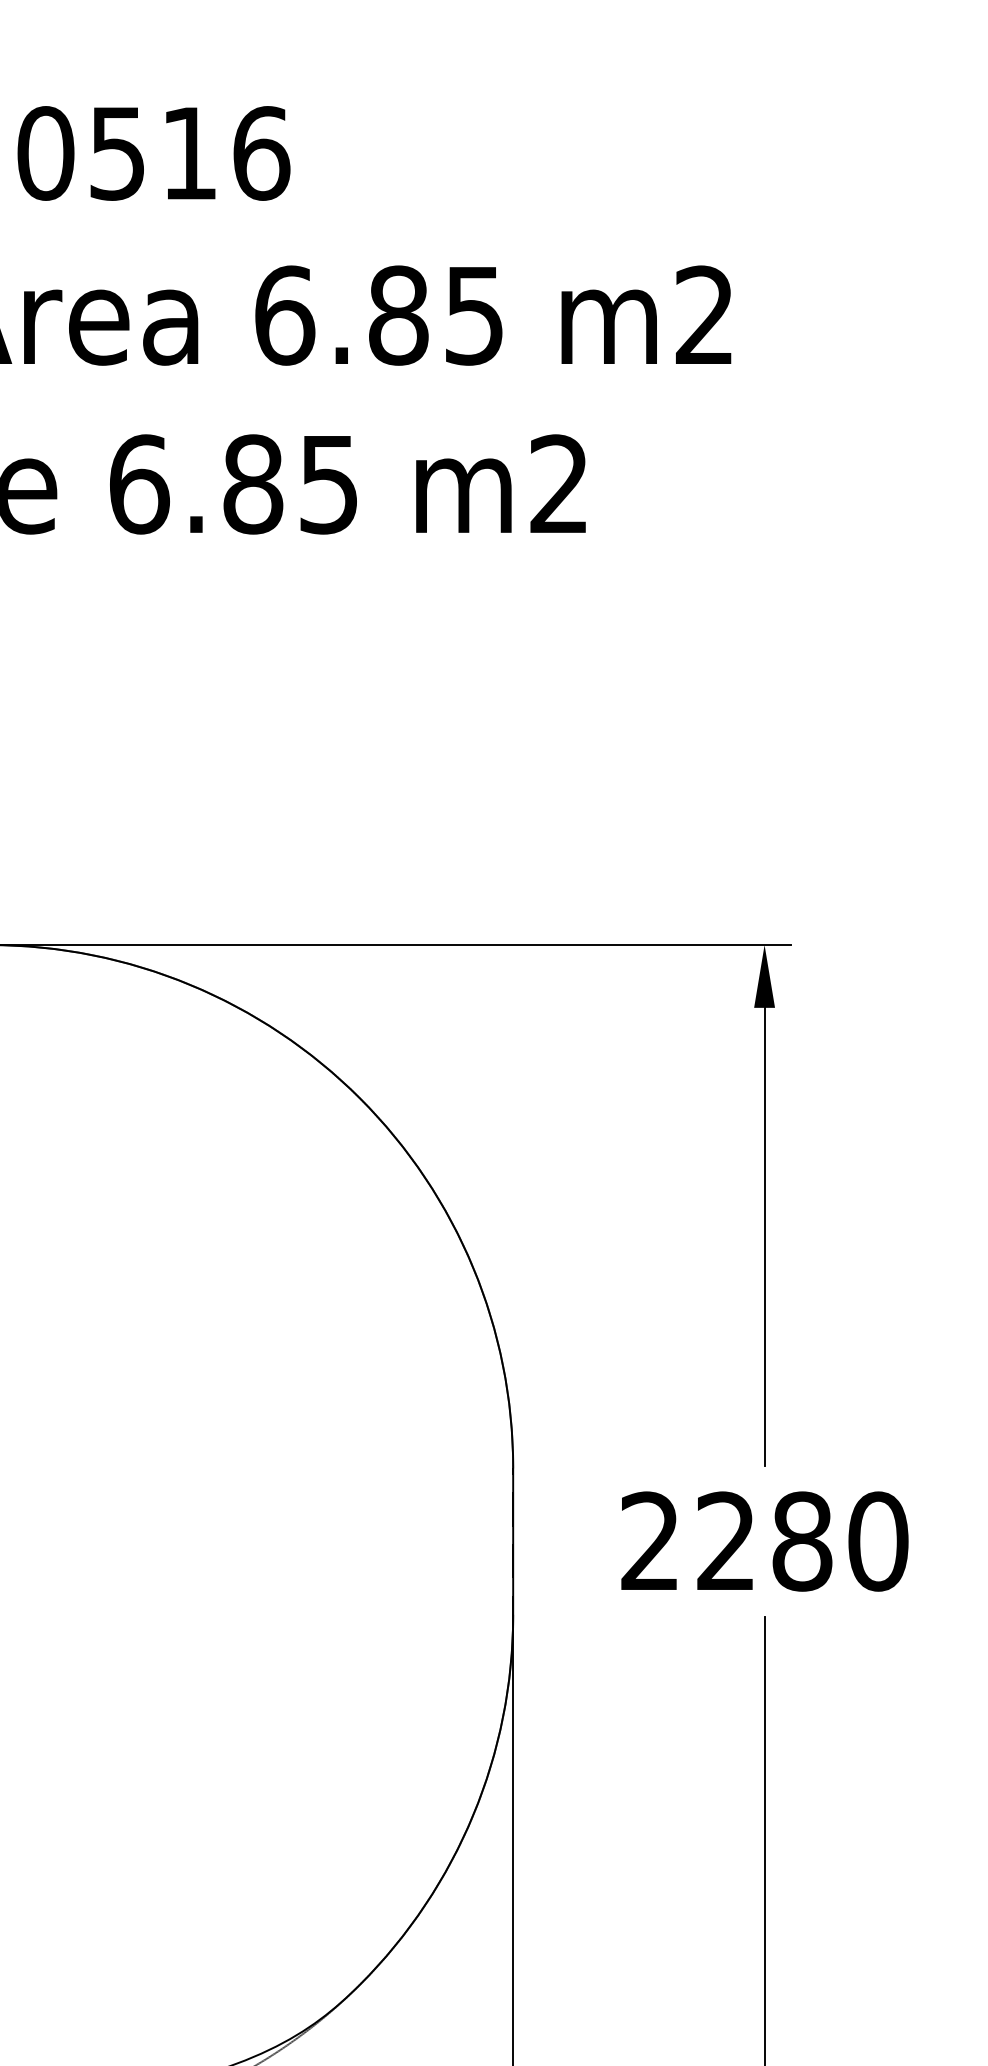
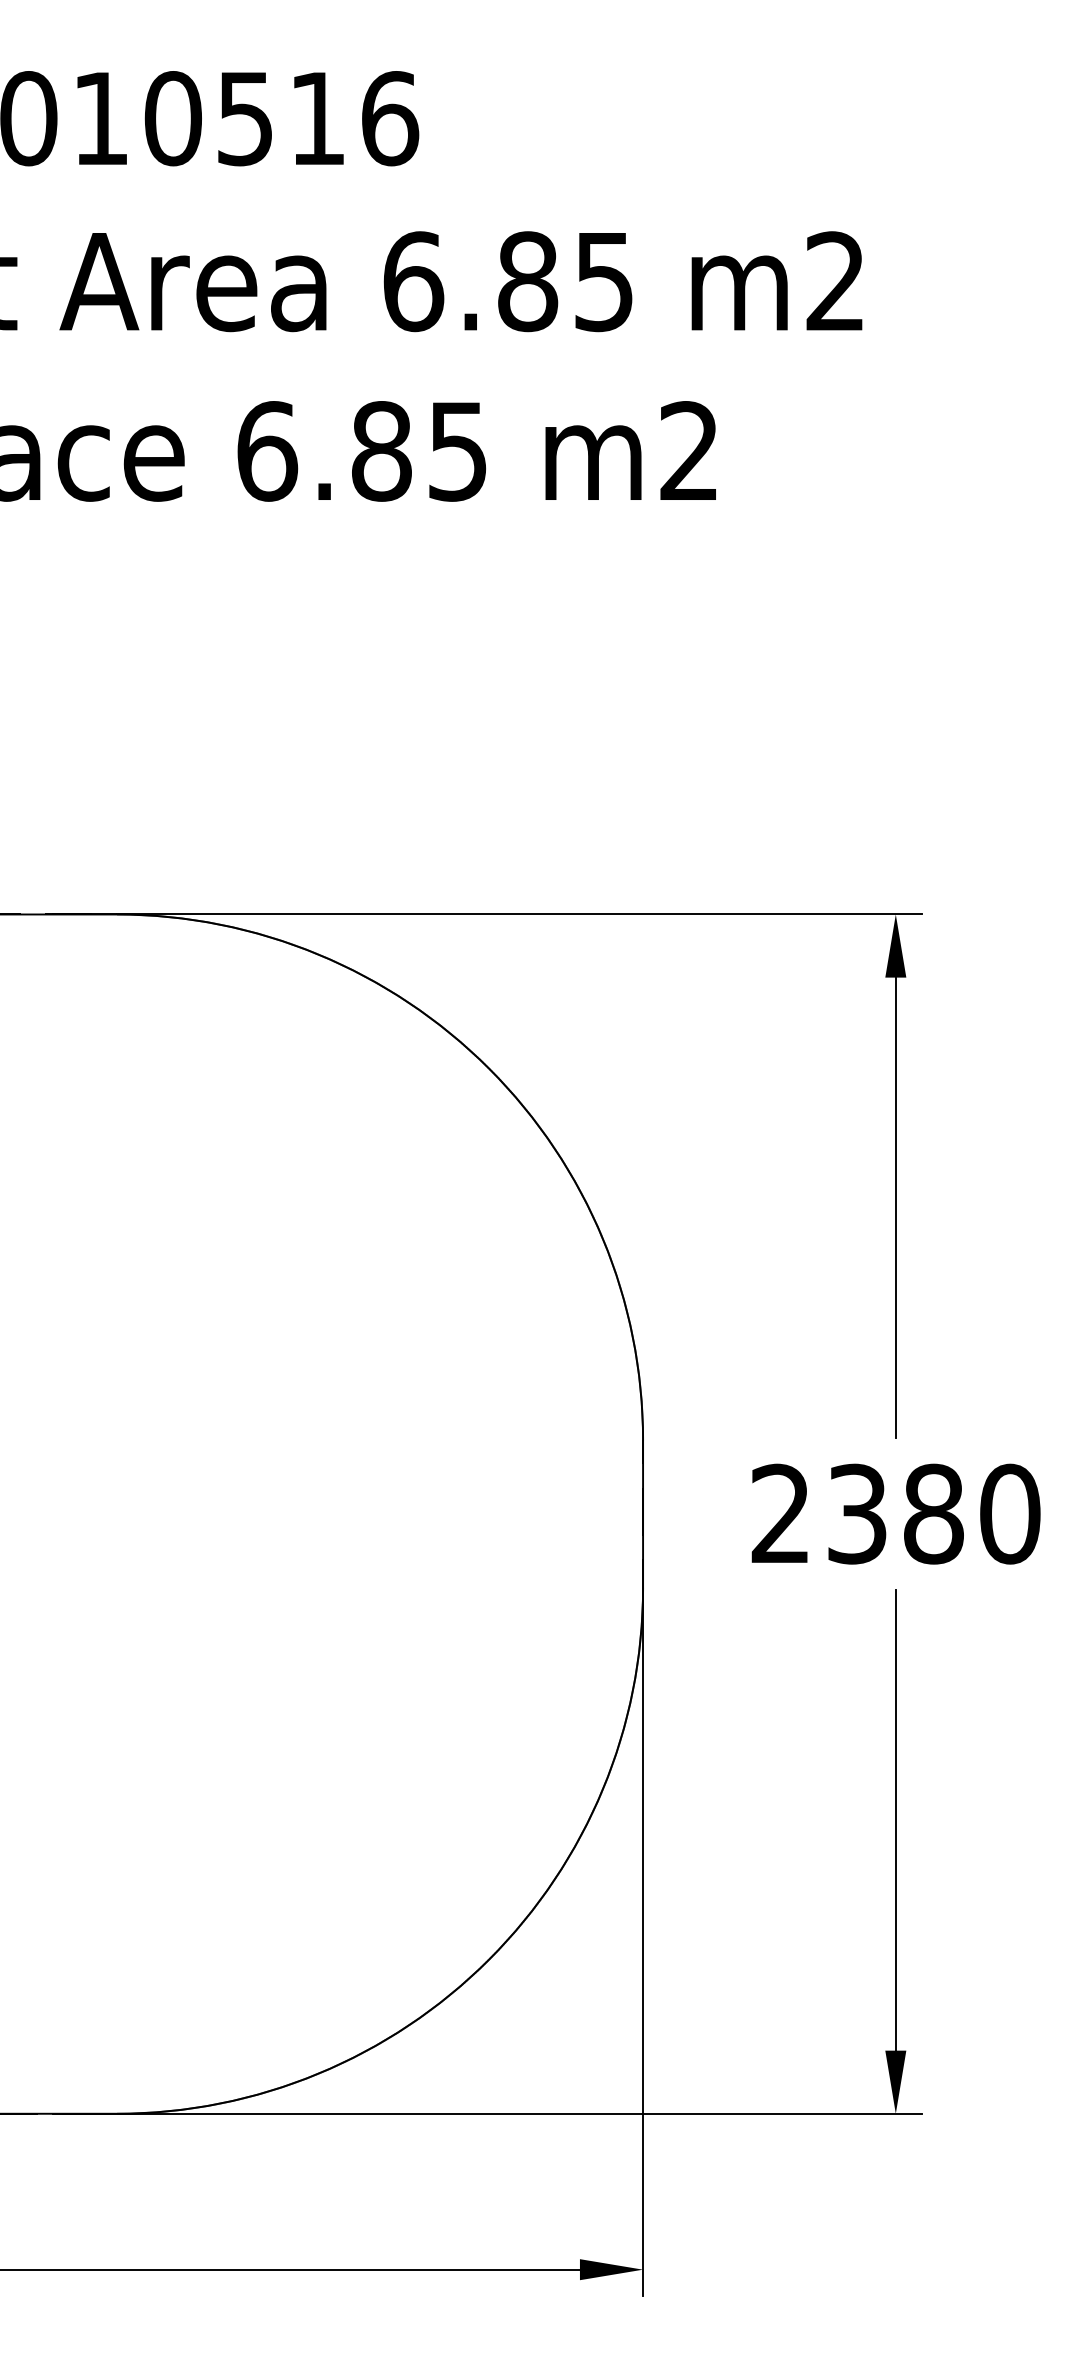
text: (726, 1540) -> (857, 1513), 2280 -> 2380

